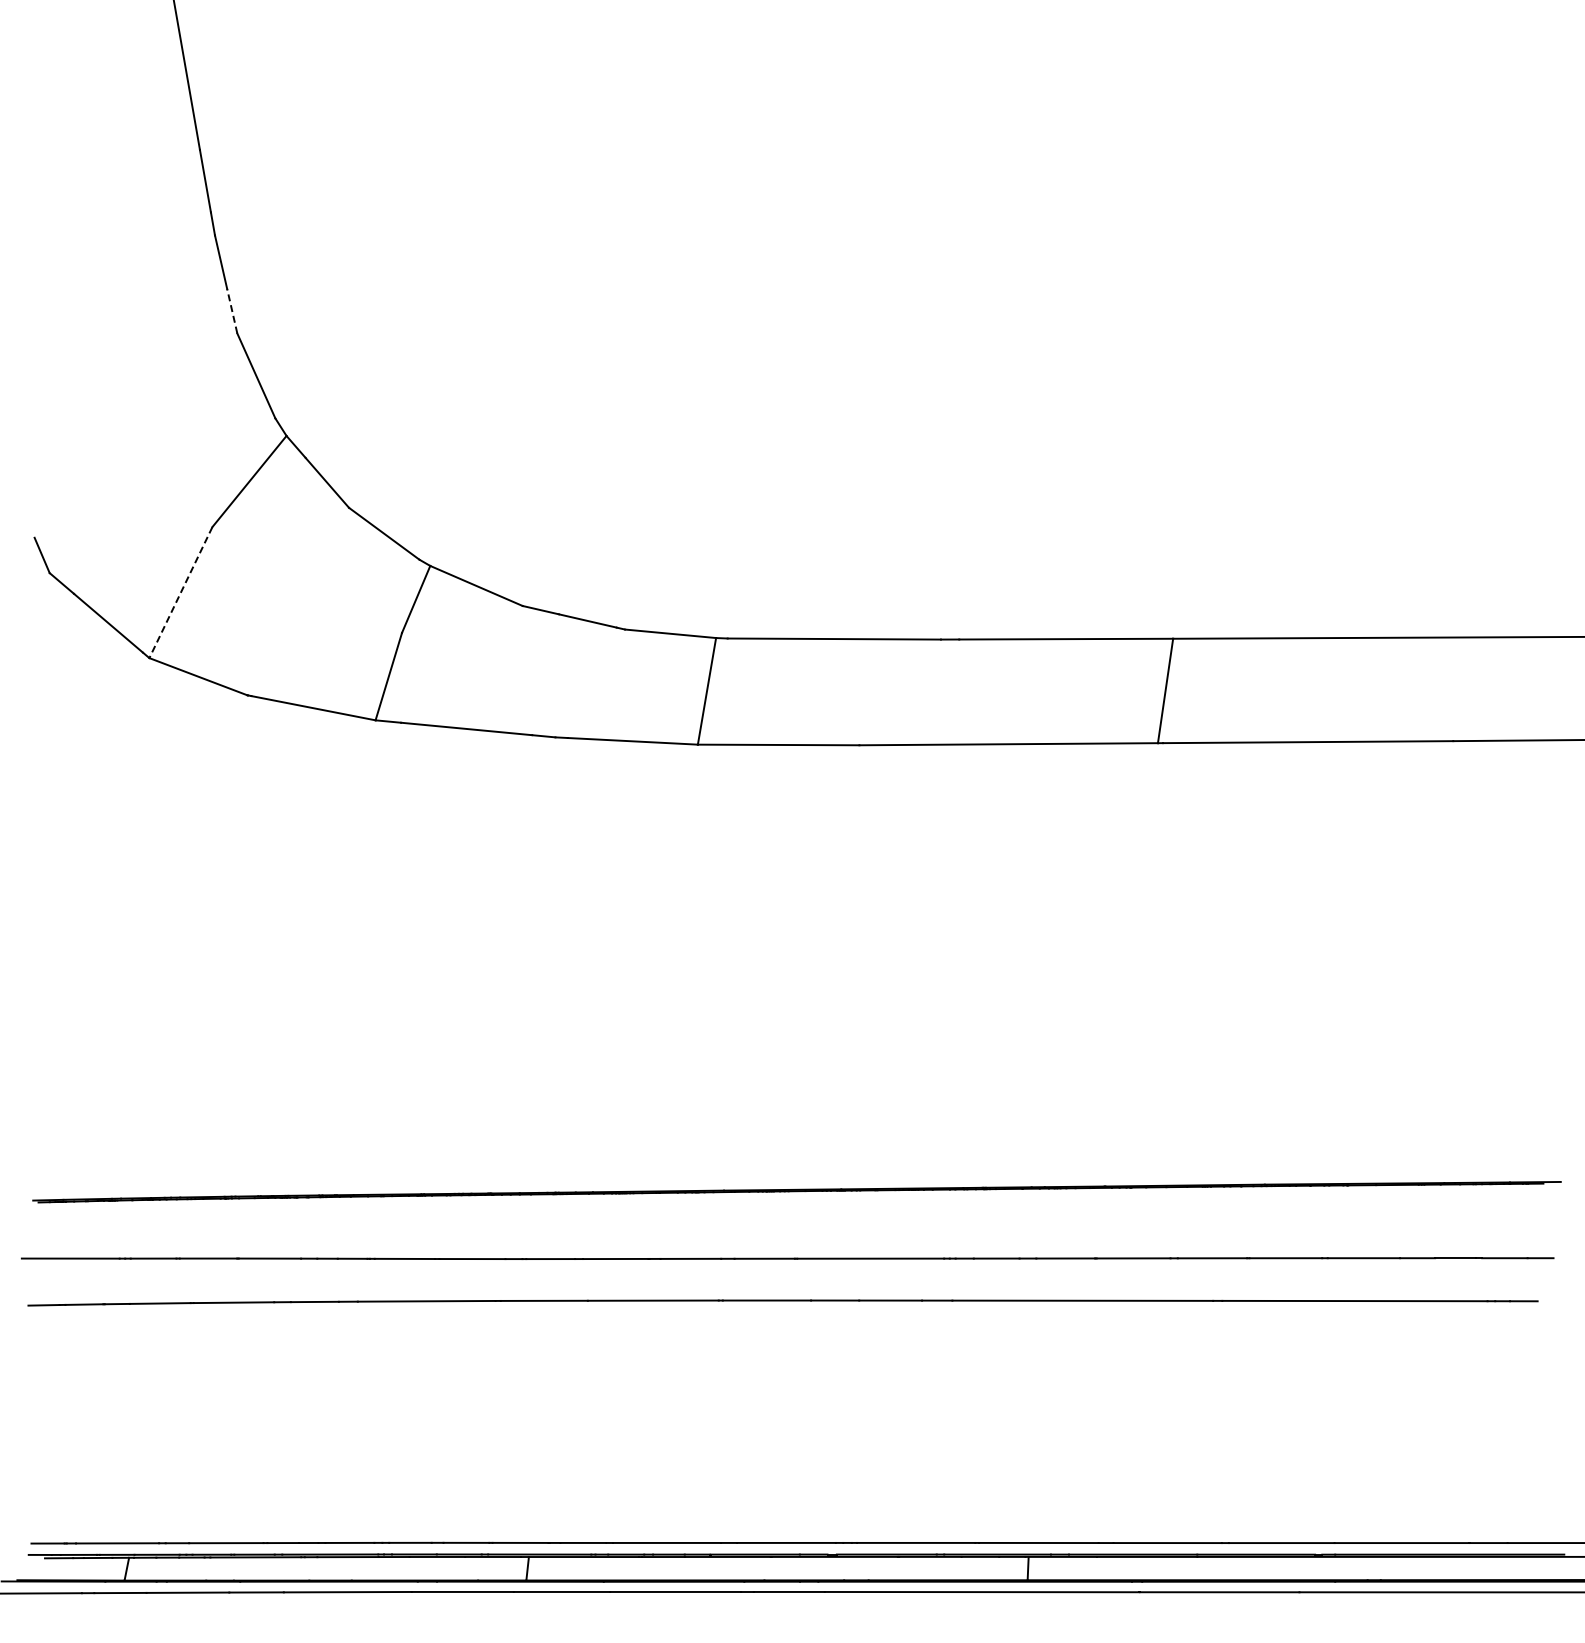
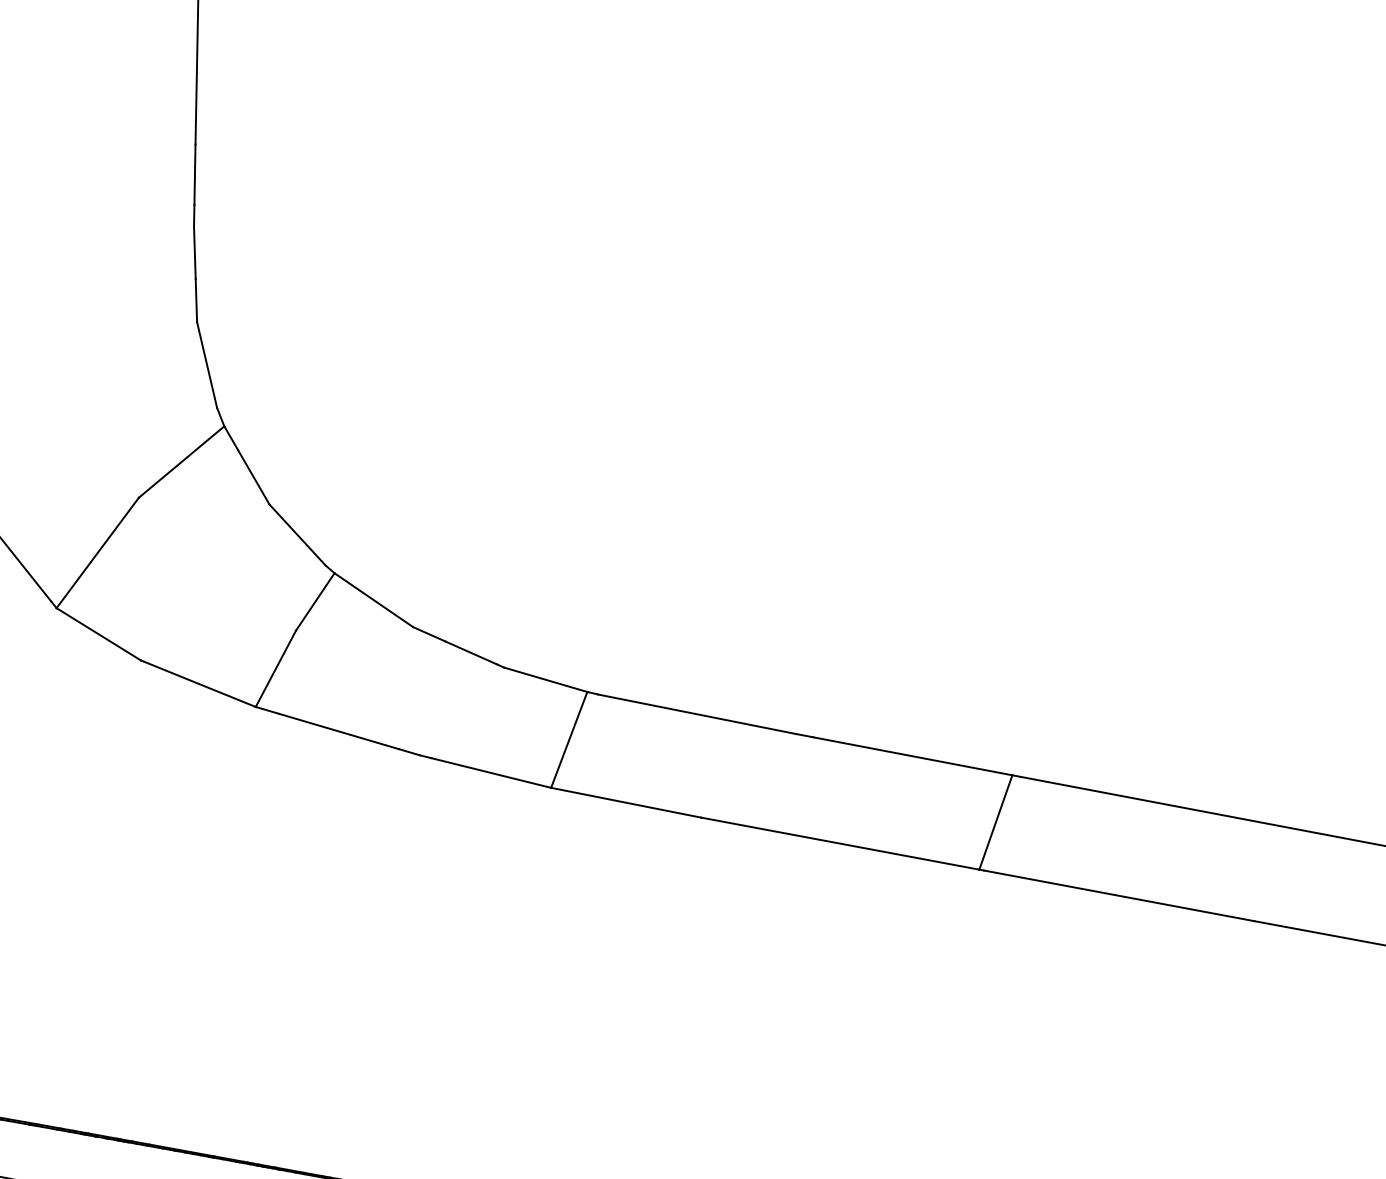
line: (232, 311) -> (196, 300), dashed -> solid
line: (180, 592) -> (97, 552), dashed -> solid

